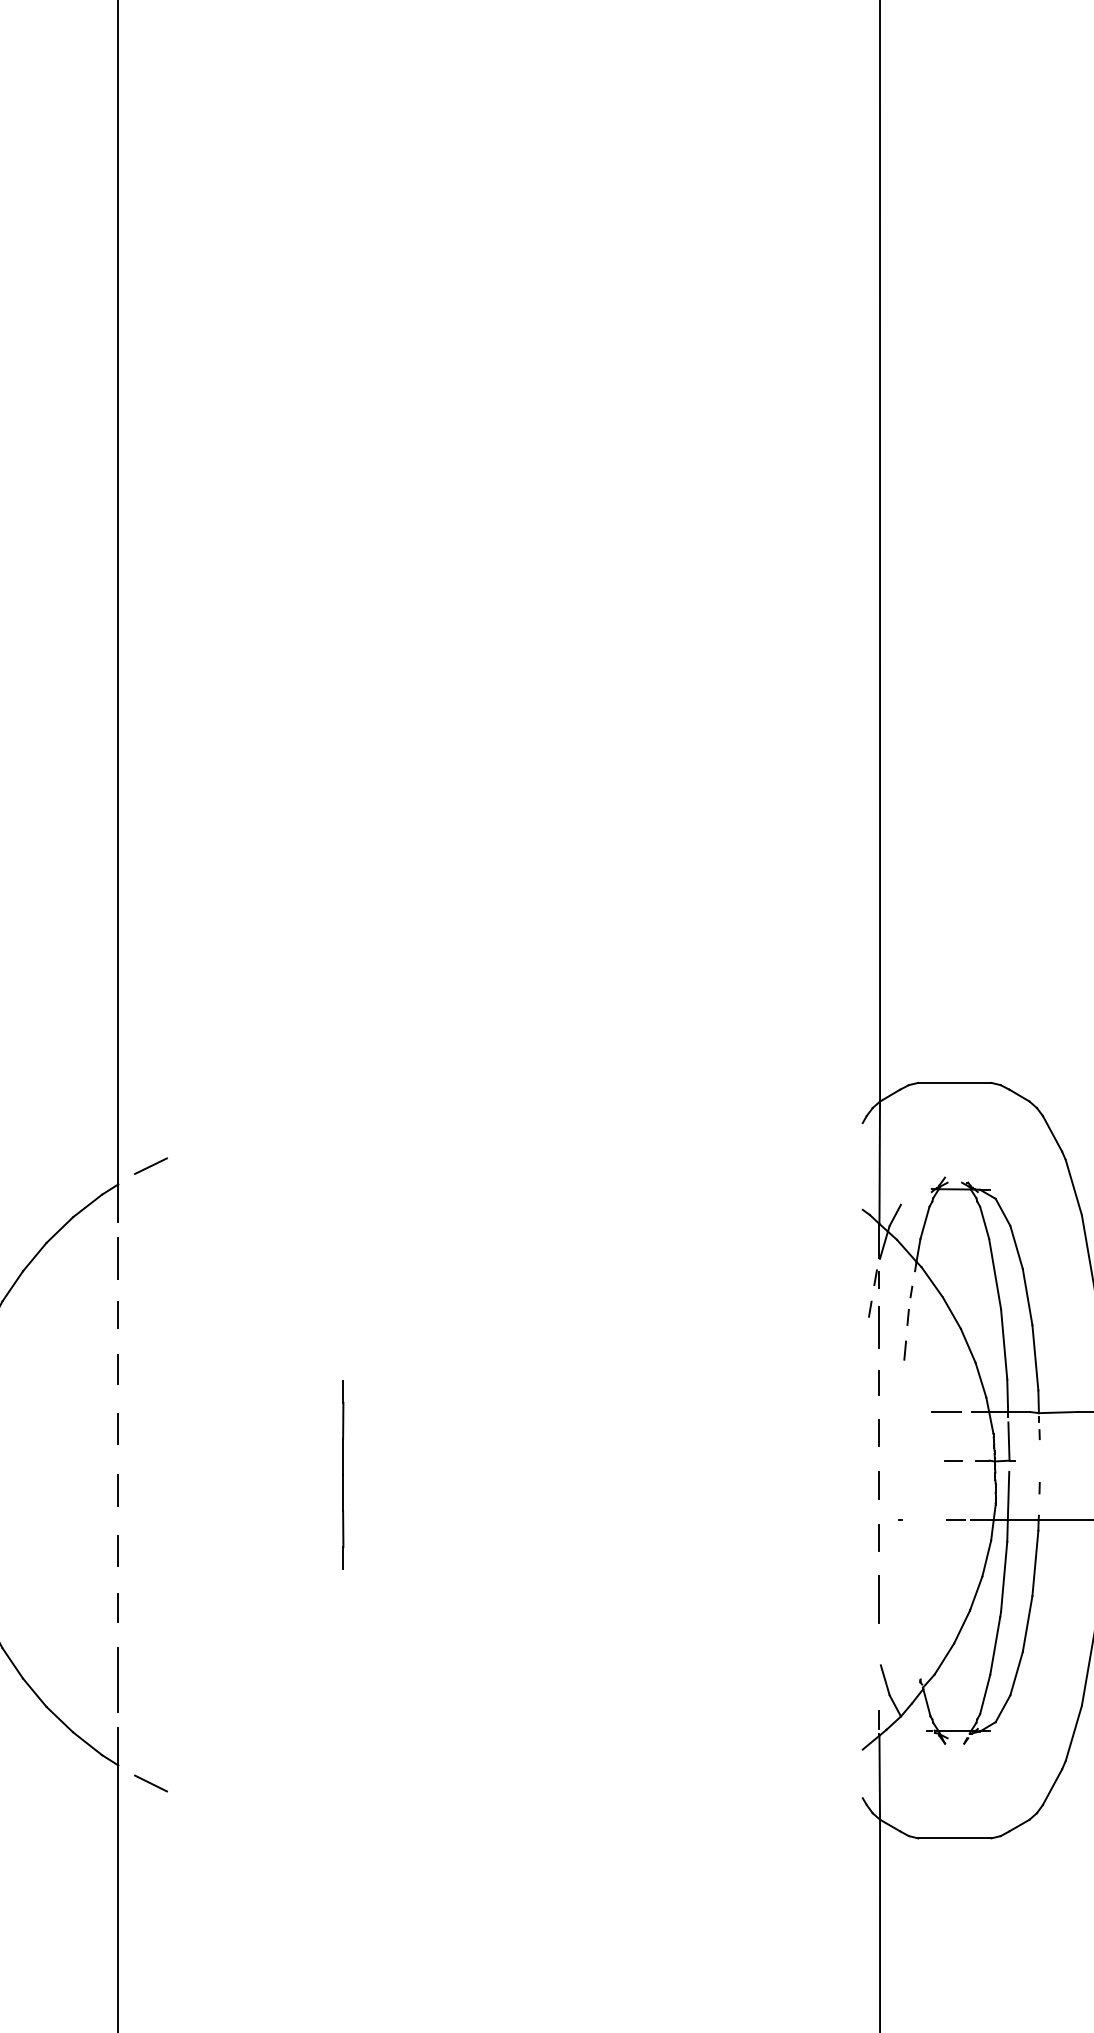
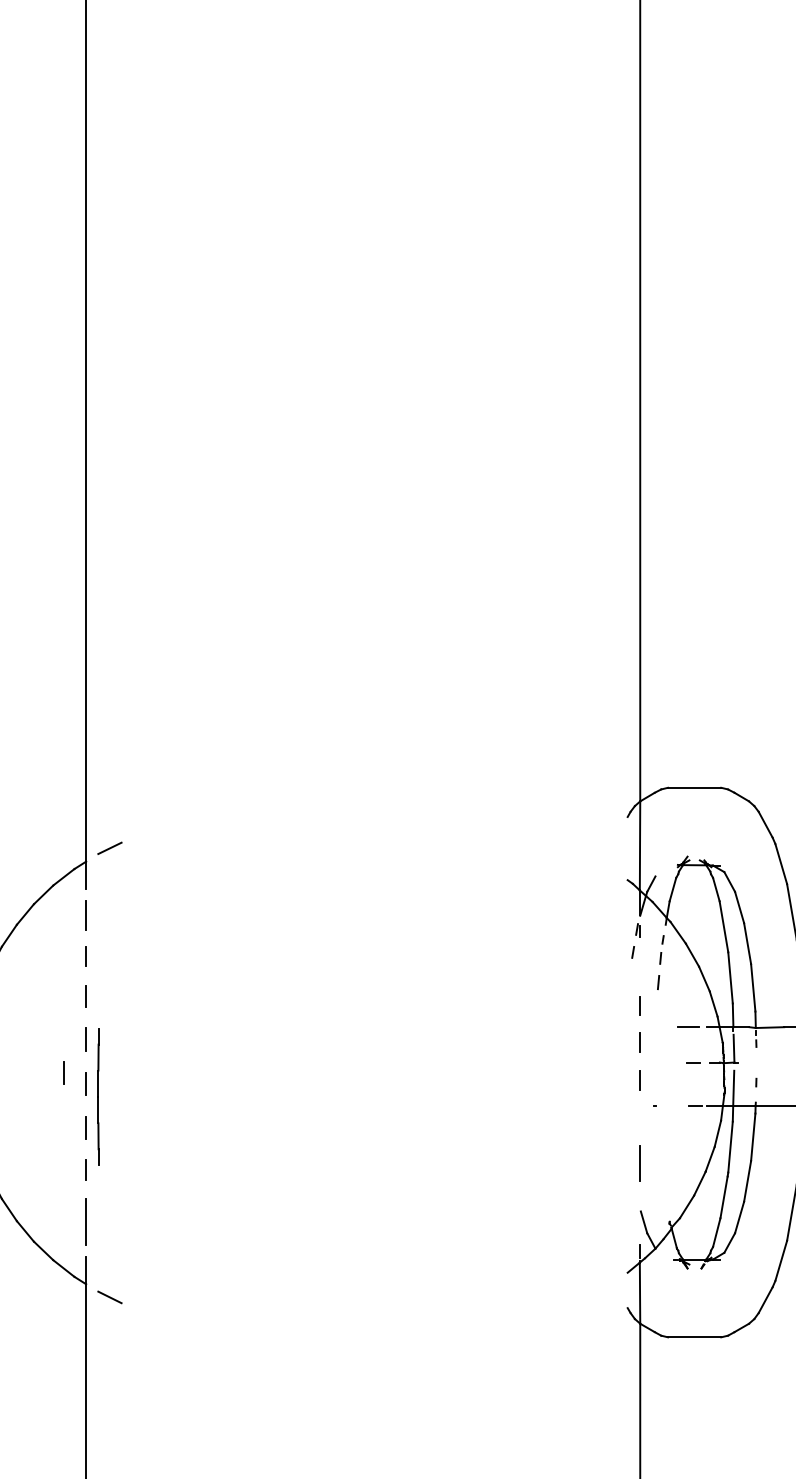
line: (879, 1327) -> (639, 965), removed
line: (343, 1474) -> (98, 1096), moved
line: (86, 1475) -> (63, 1073), added
line: (879, 1537) -> (639, 1118), removed

